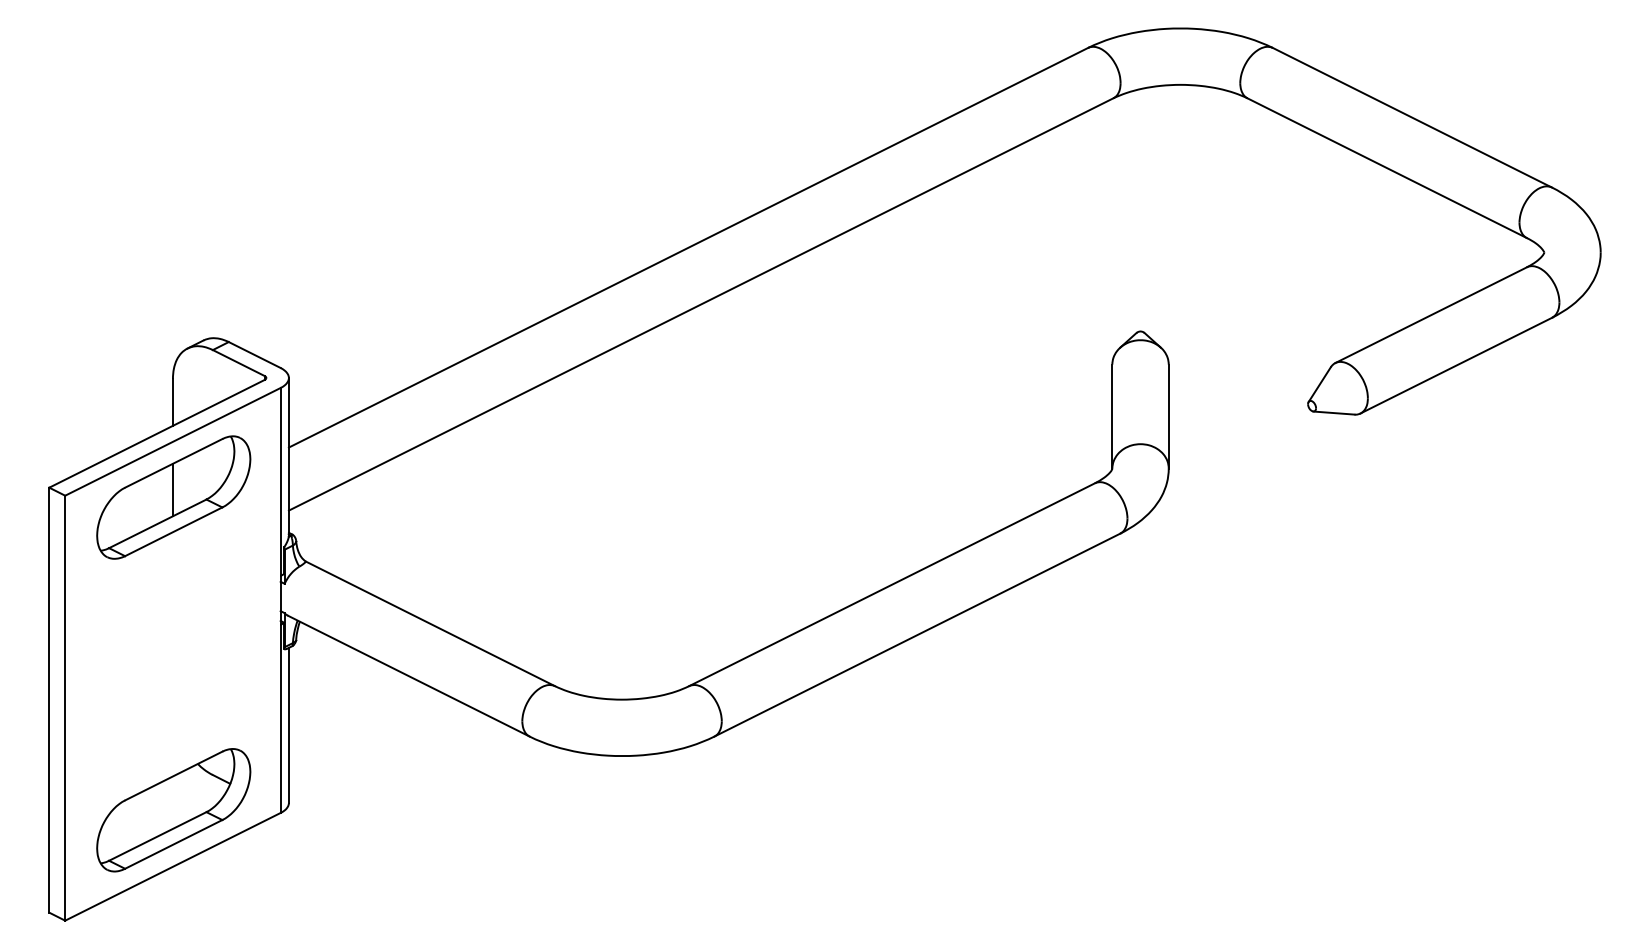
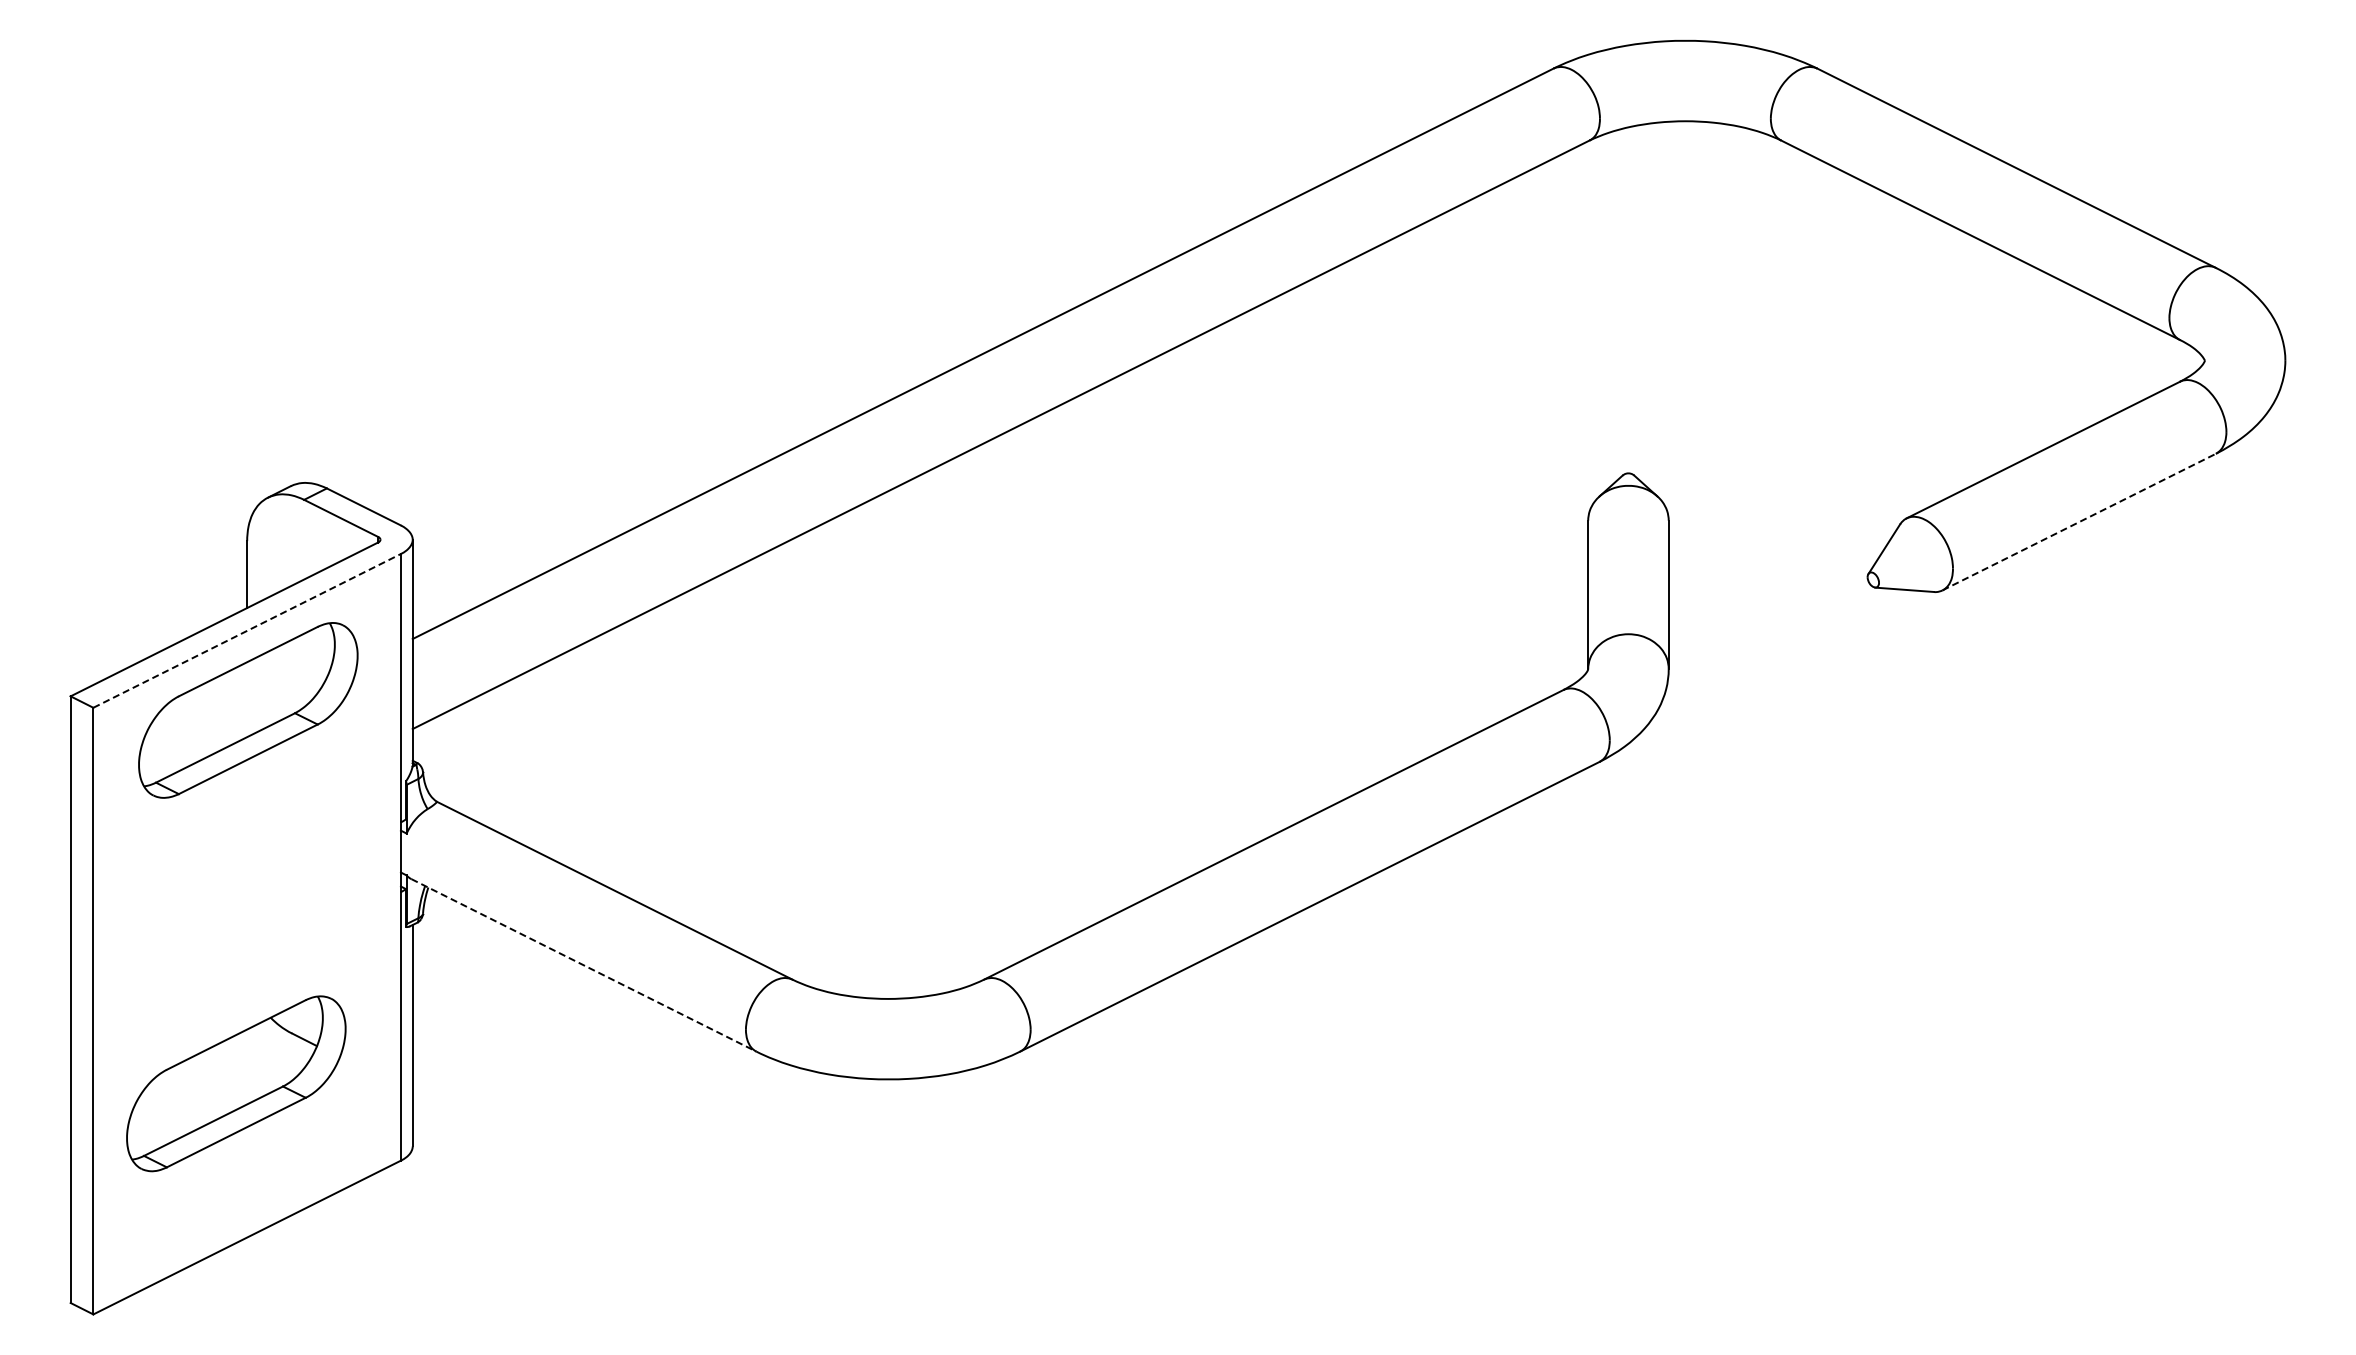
line: (1456, 365) -> (2079, 522), solid -> dashed
line: (173, 441) -> (247, 630), solid -> dashed
line: (173, 489) -> (247, 699), removed
line: (408, 676) -> (583, 965), solid -> dashed
part: (173, 810) -> (236, 1083), moved

